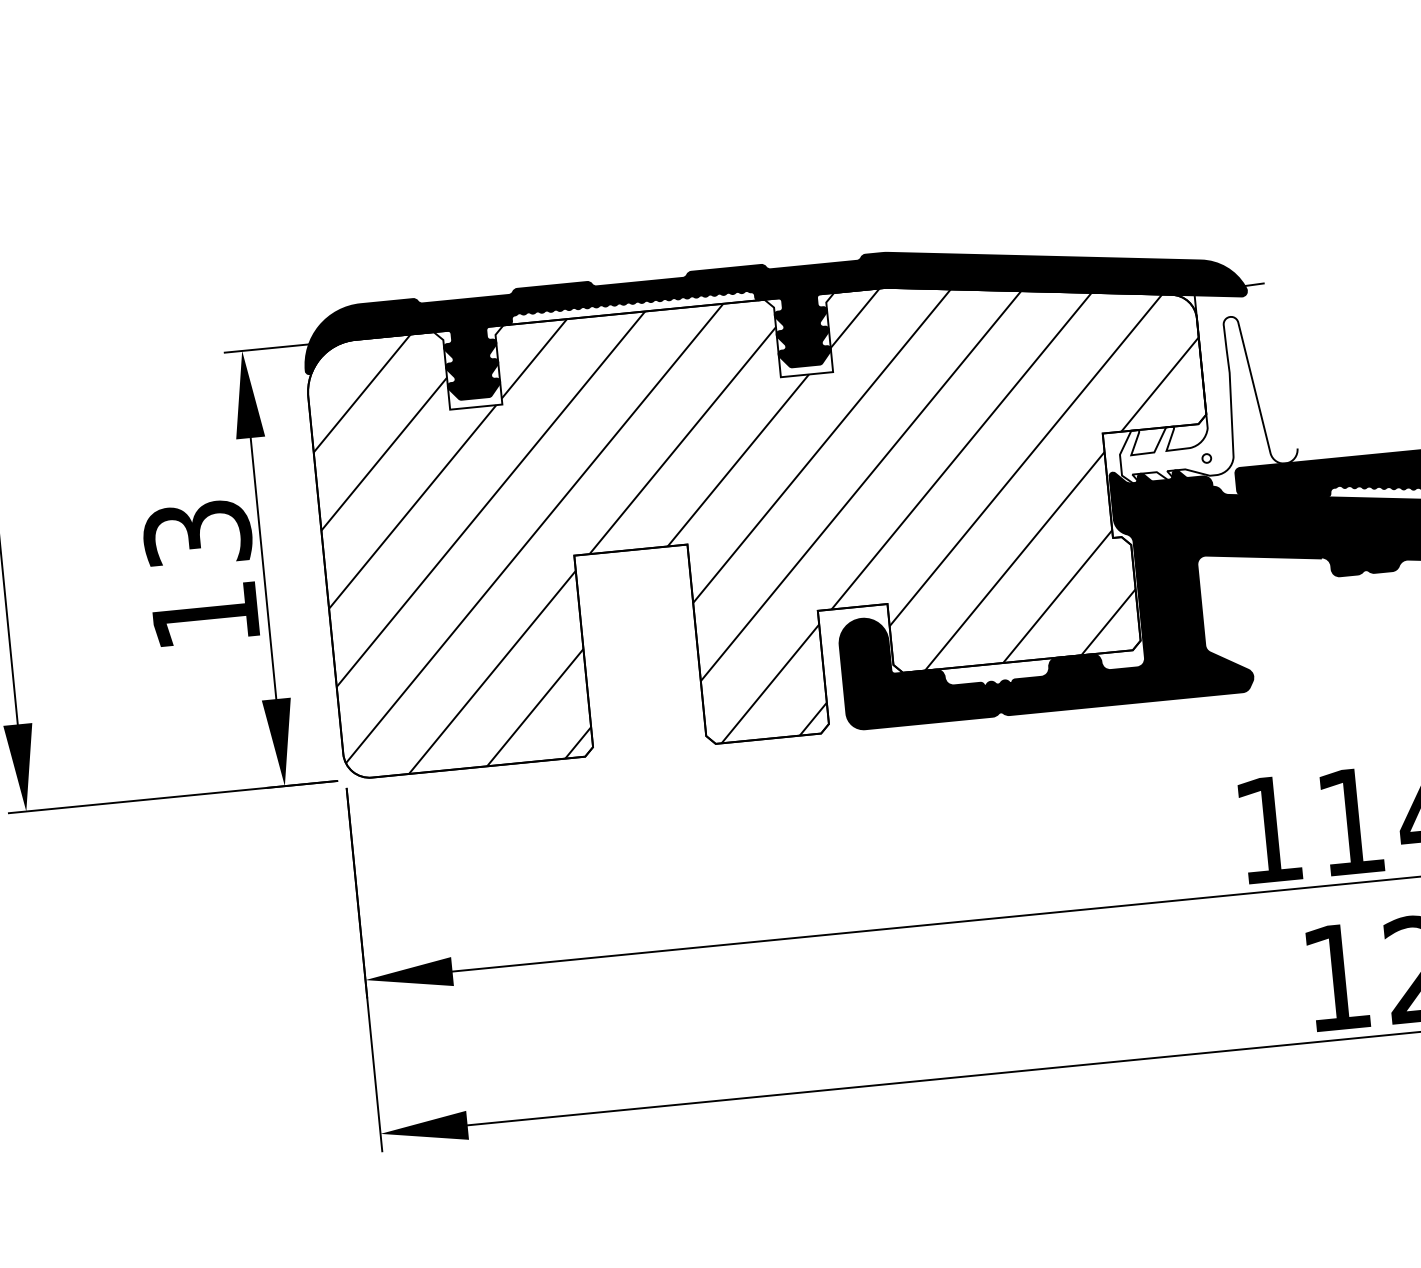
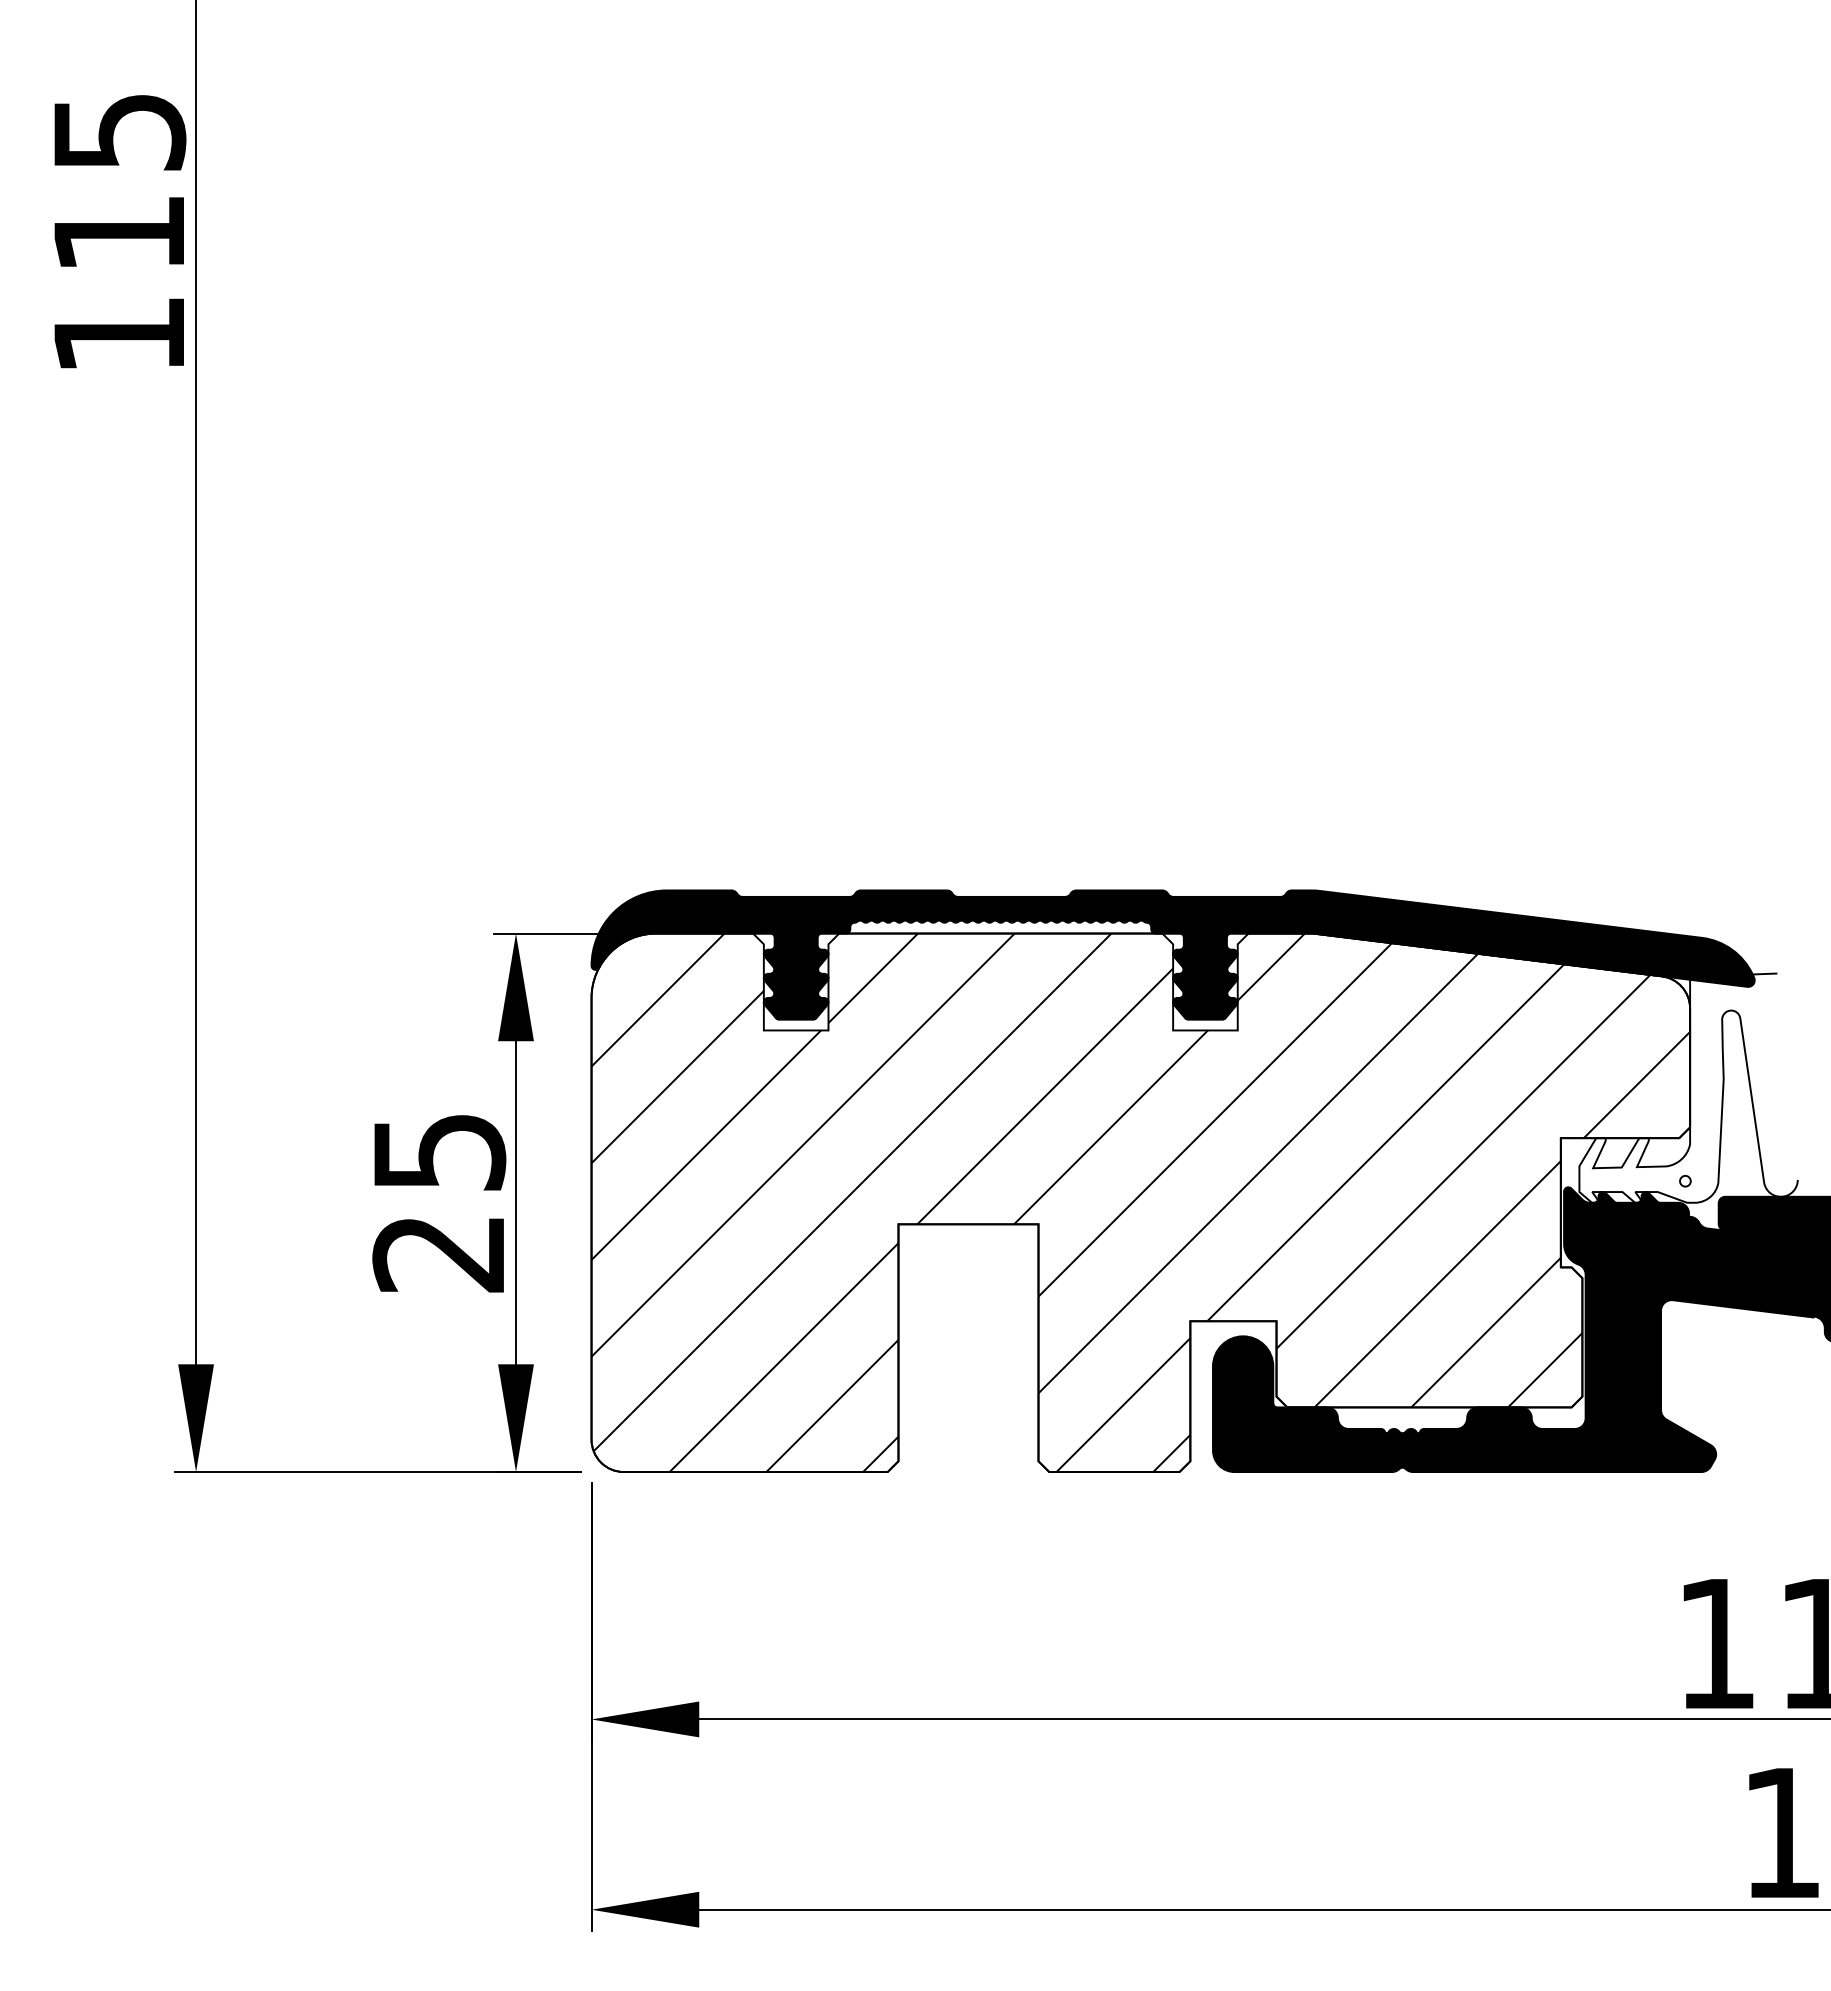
text: (201, 575) -> (439, 1203), 13 -> 25

